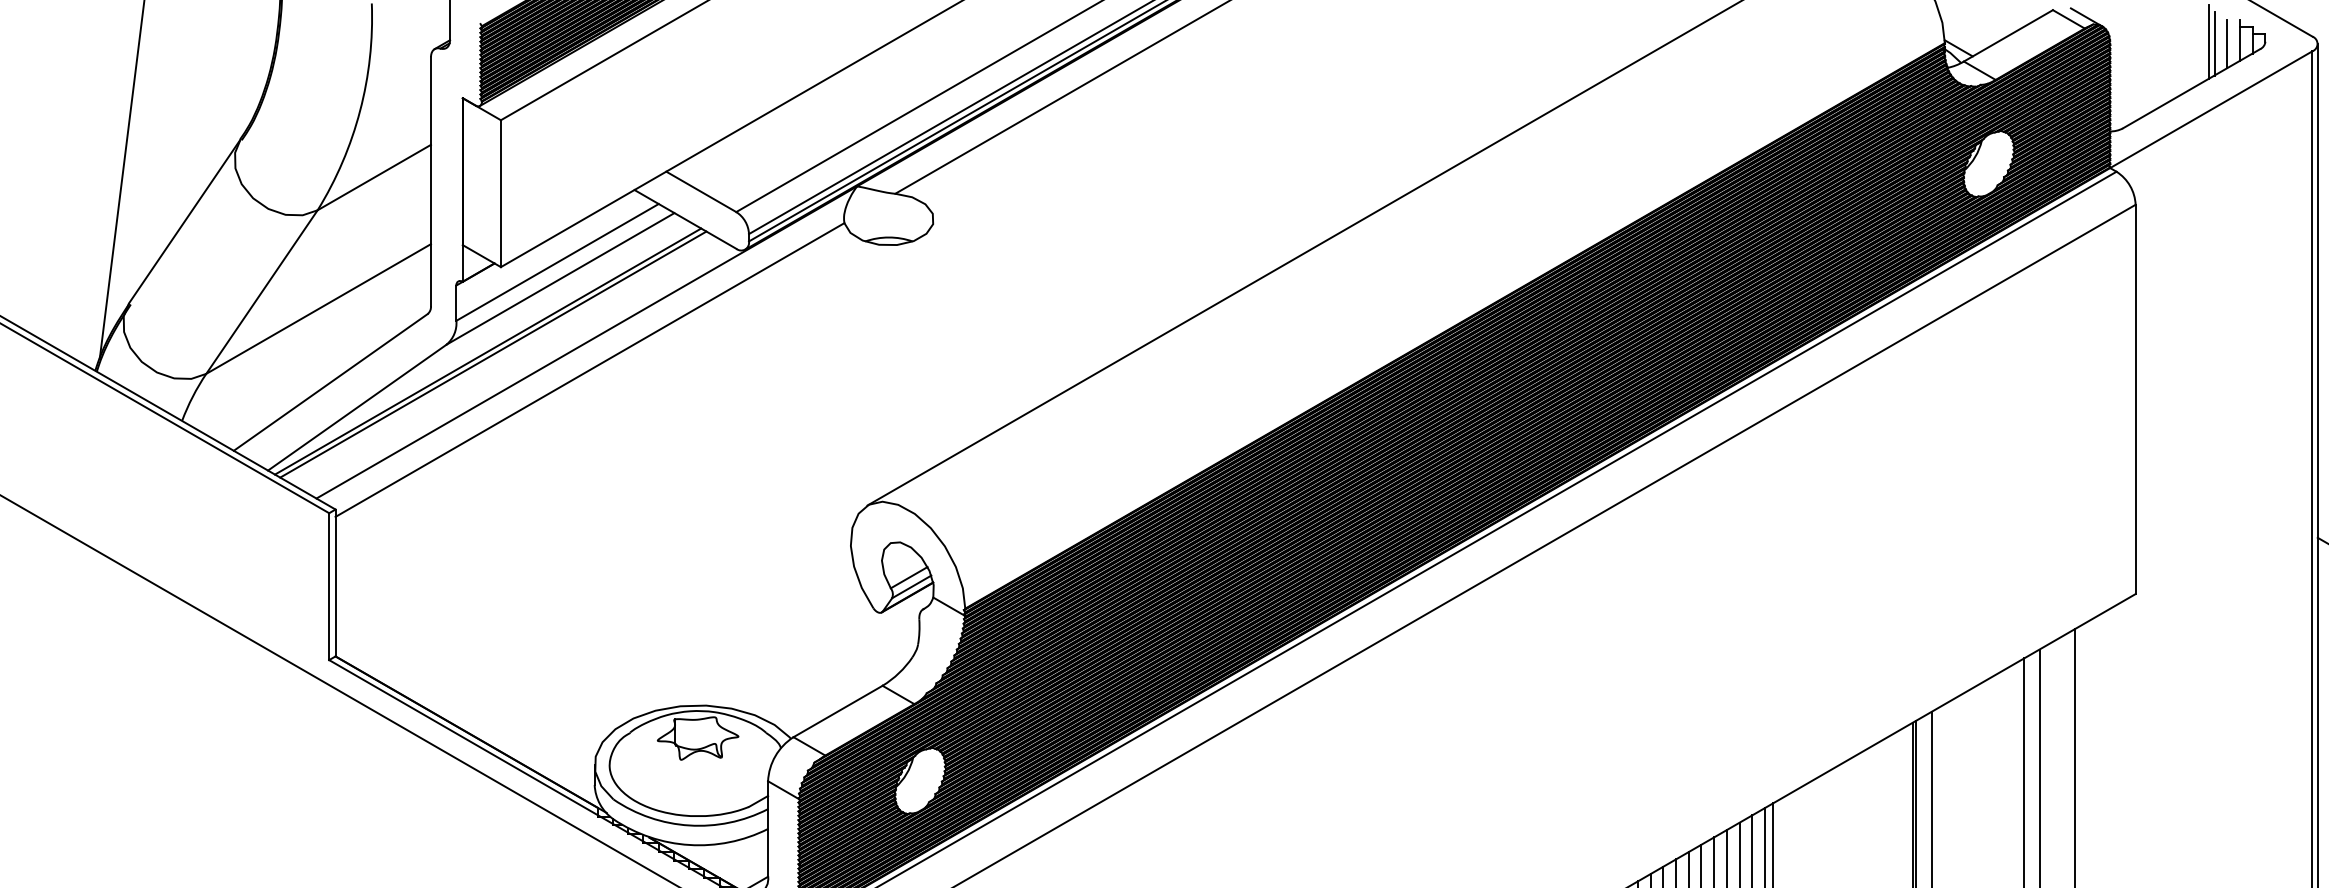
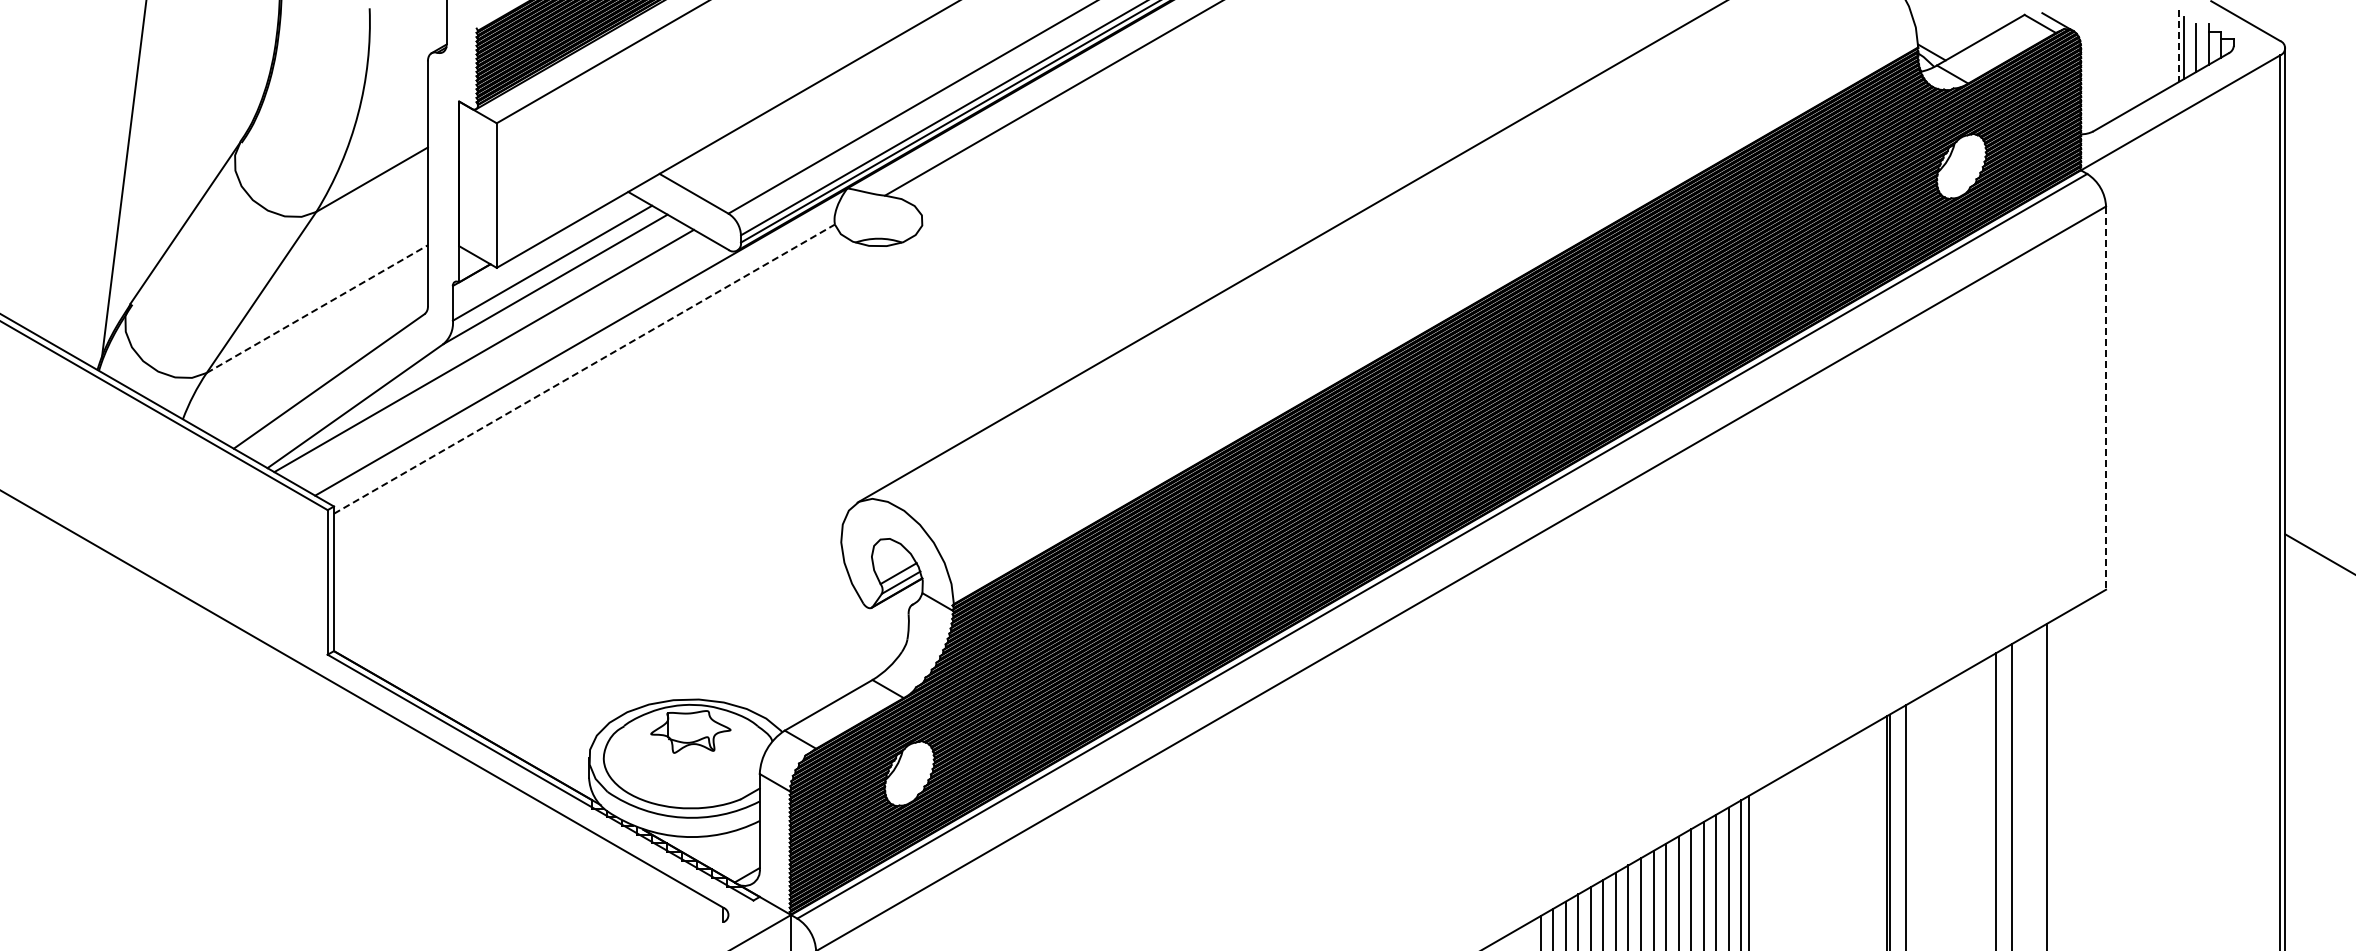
line: (2209, 42) -> (2178, 46), solid -> dashed
line: (318, 309) -> (317, 309), solid -> dashed
line: (493, 354) -> (489, 353), removed
line: (590, 369) -> (584, 368), solid -> dashed
line: (2136, 399) -> (2106, 398), solid -> dashed

